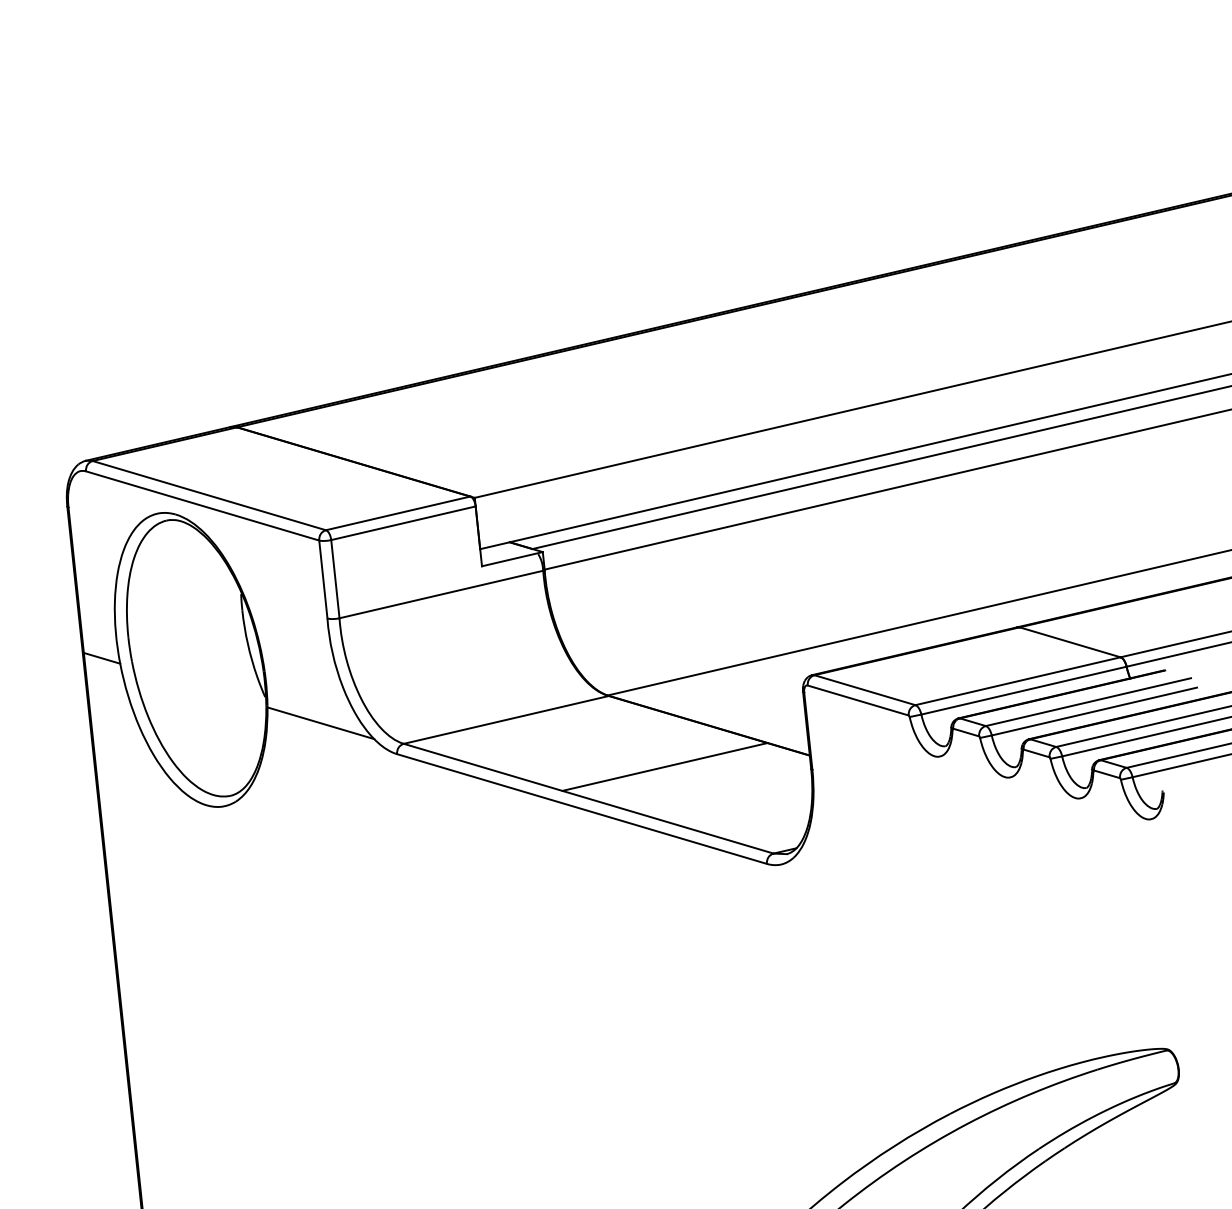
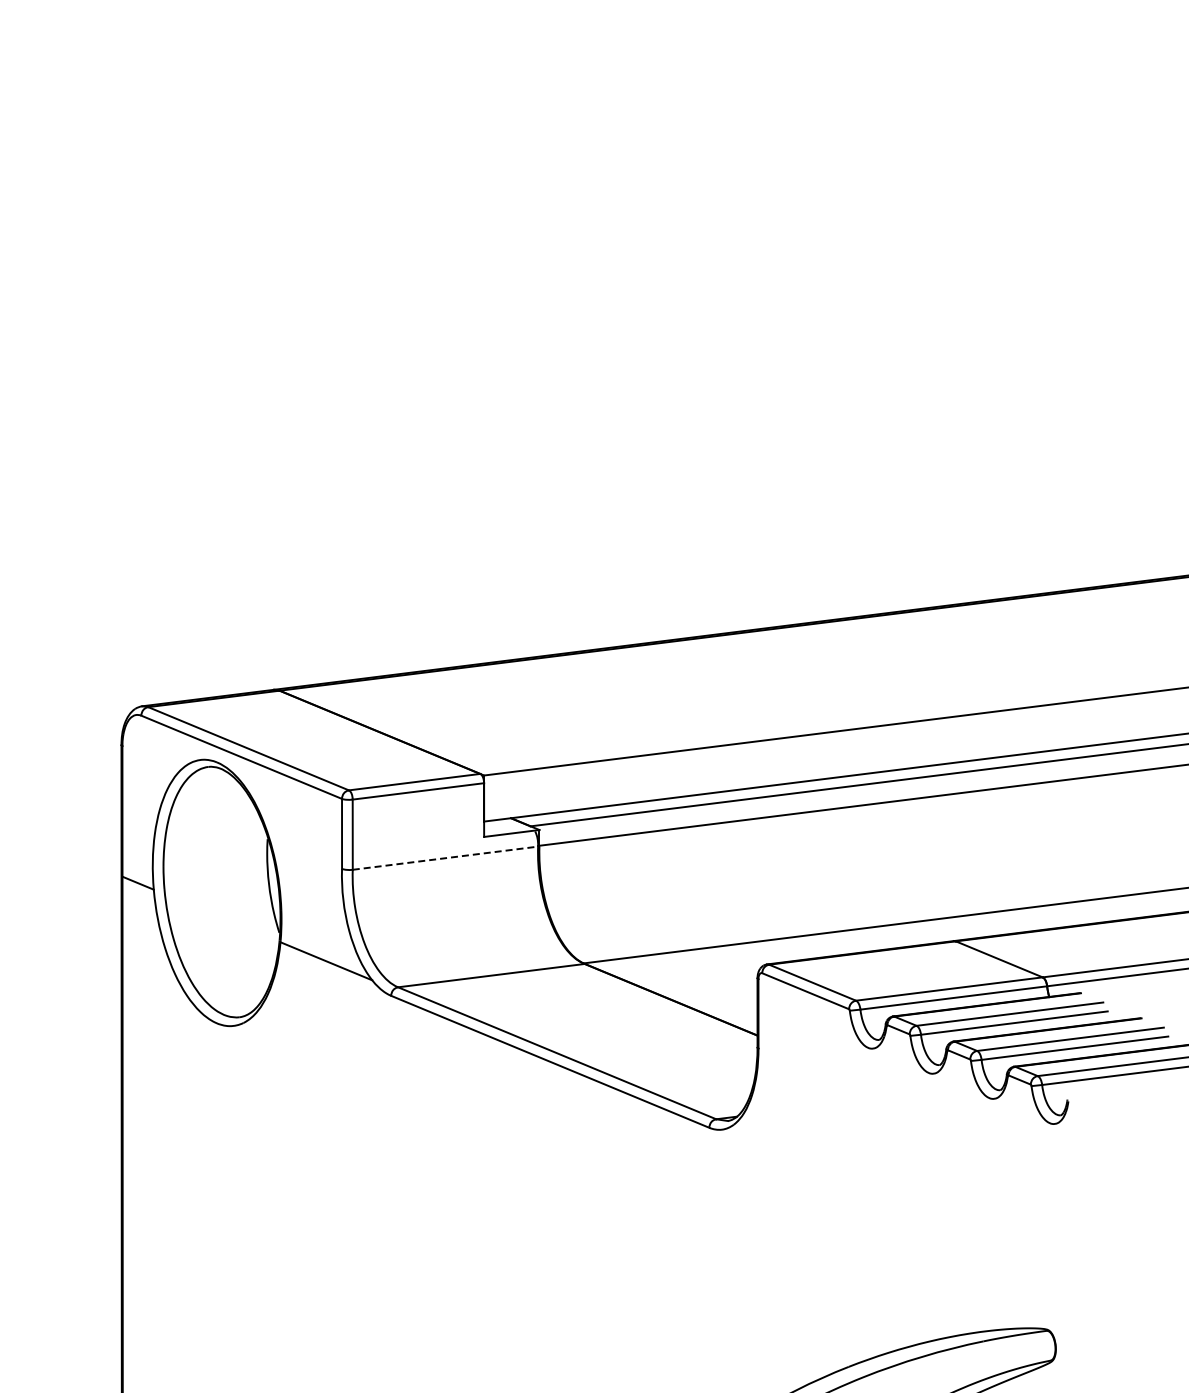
line: (442, 594) -> (446, 858), solid -> dashed
line: (664, 766) -> (627, 1031), removed

